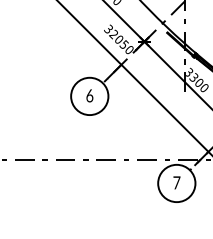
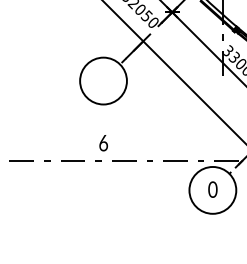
text: (89, 95) -> (103, 142), moved
text: (176, 182) -> (212, 189), 7 -> 0

